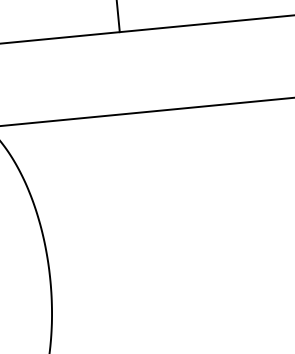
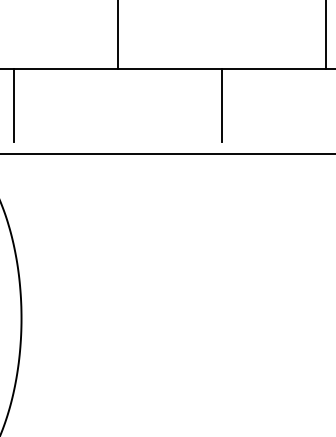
line: (223, 57) -> (222, 105), added
line: (23, 76) -> (13, 105), added

